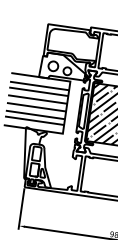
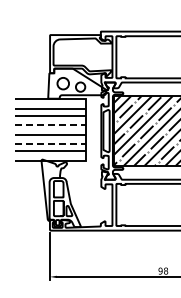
line: (37, 99) -> (50, 125), solid -> dashed
line: (35, 114) -> (50, 143), solid -> dashed

